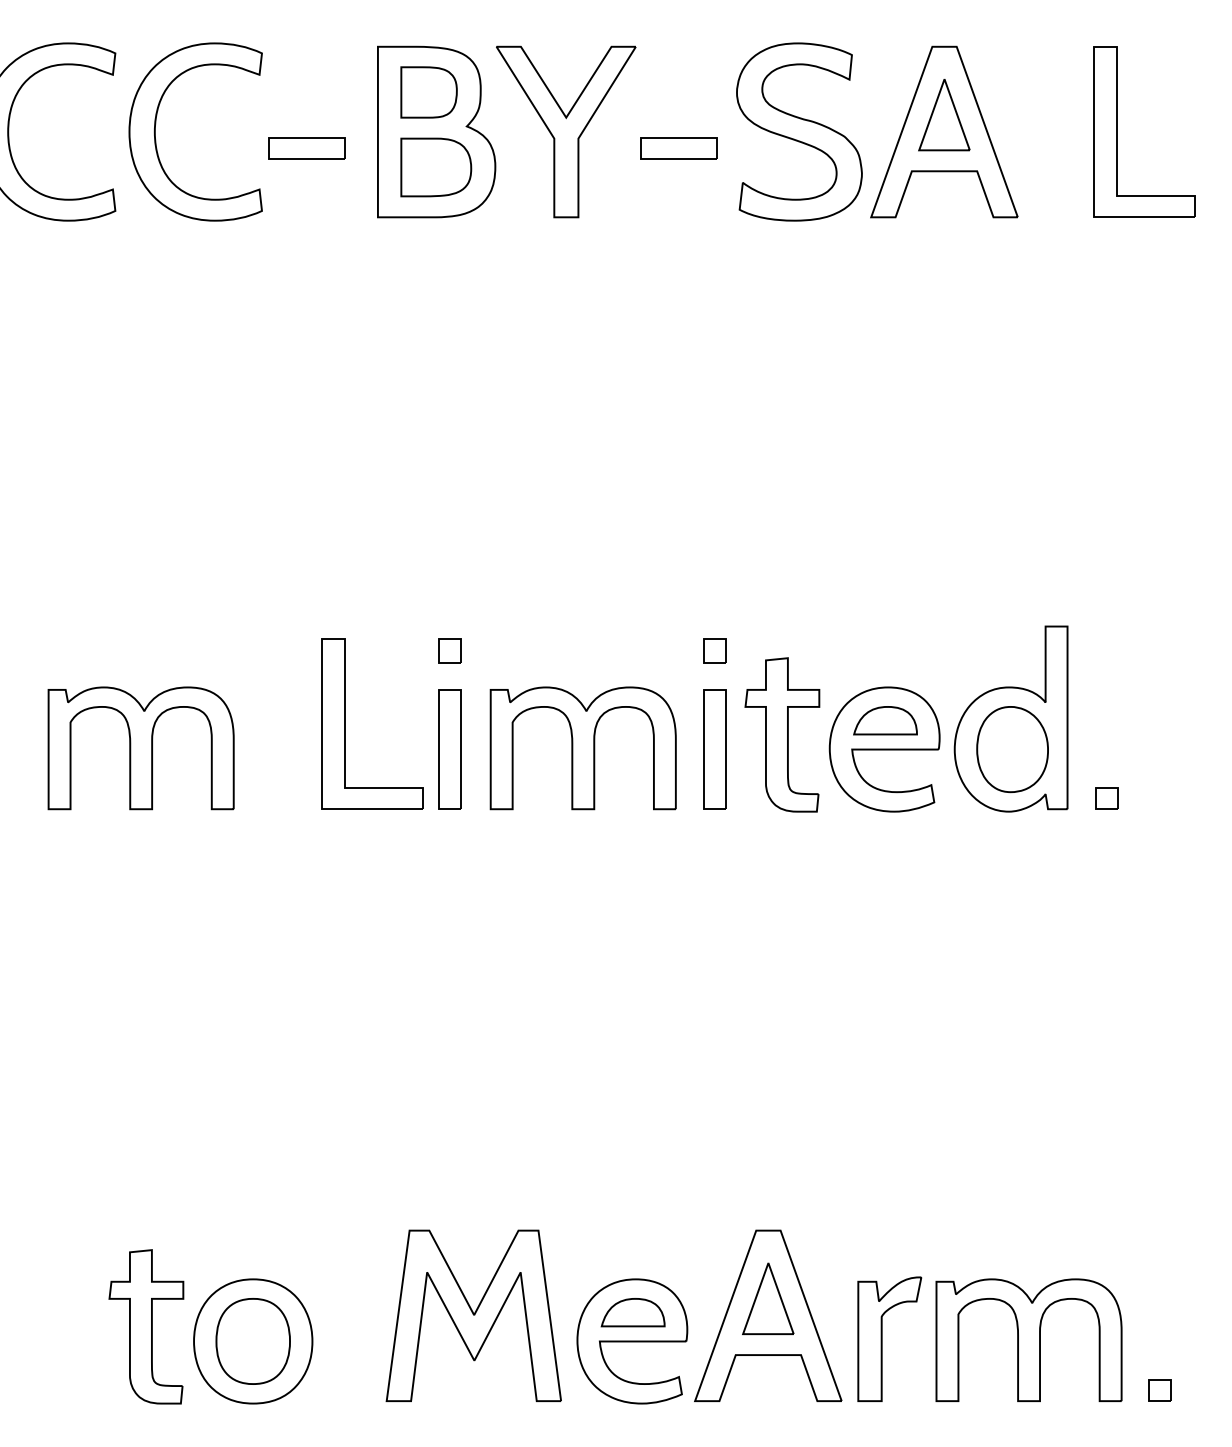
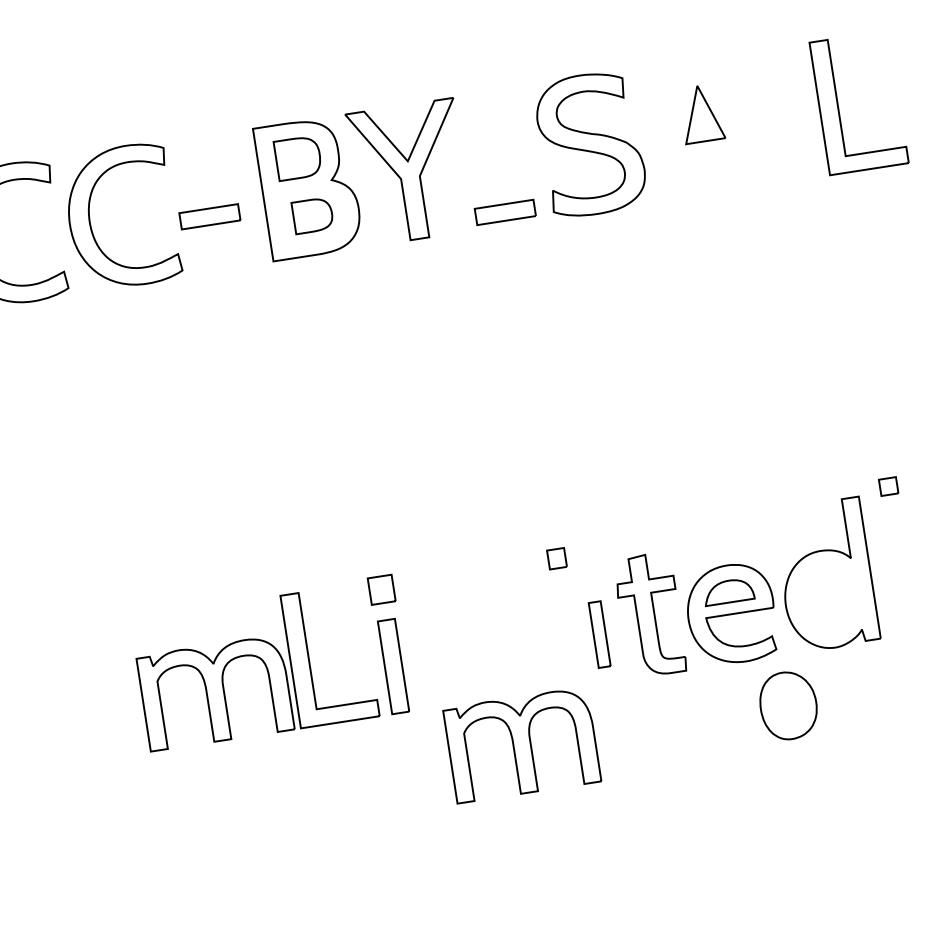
part: (944, 131) -> (703, 126), removed
part: (678, 148) -> (505, 212), moved
part: (436, 167) -> (312, 215), size x0.7
part: (449, 650) -> (381, 589), size x1.4
part: (714, 650) -> (556, 558), moved
part: (140, 748) -> (214, 693), moved
part: (582, 748) -> (521, 745), moved
part: (714, 749) -> (599, 634), size x0.7
part: (1012, 749) -> (788, 705), moved
part: (1106, 798) -> (888, 486), moved

